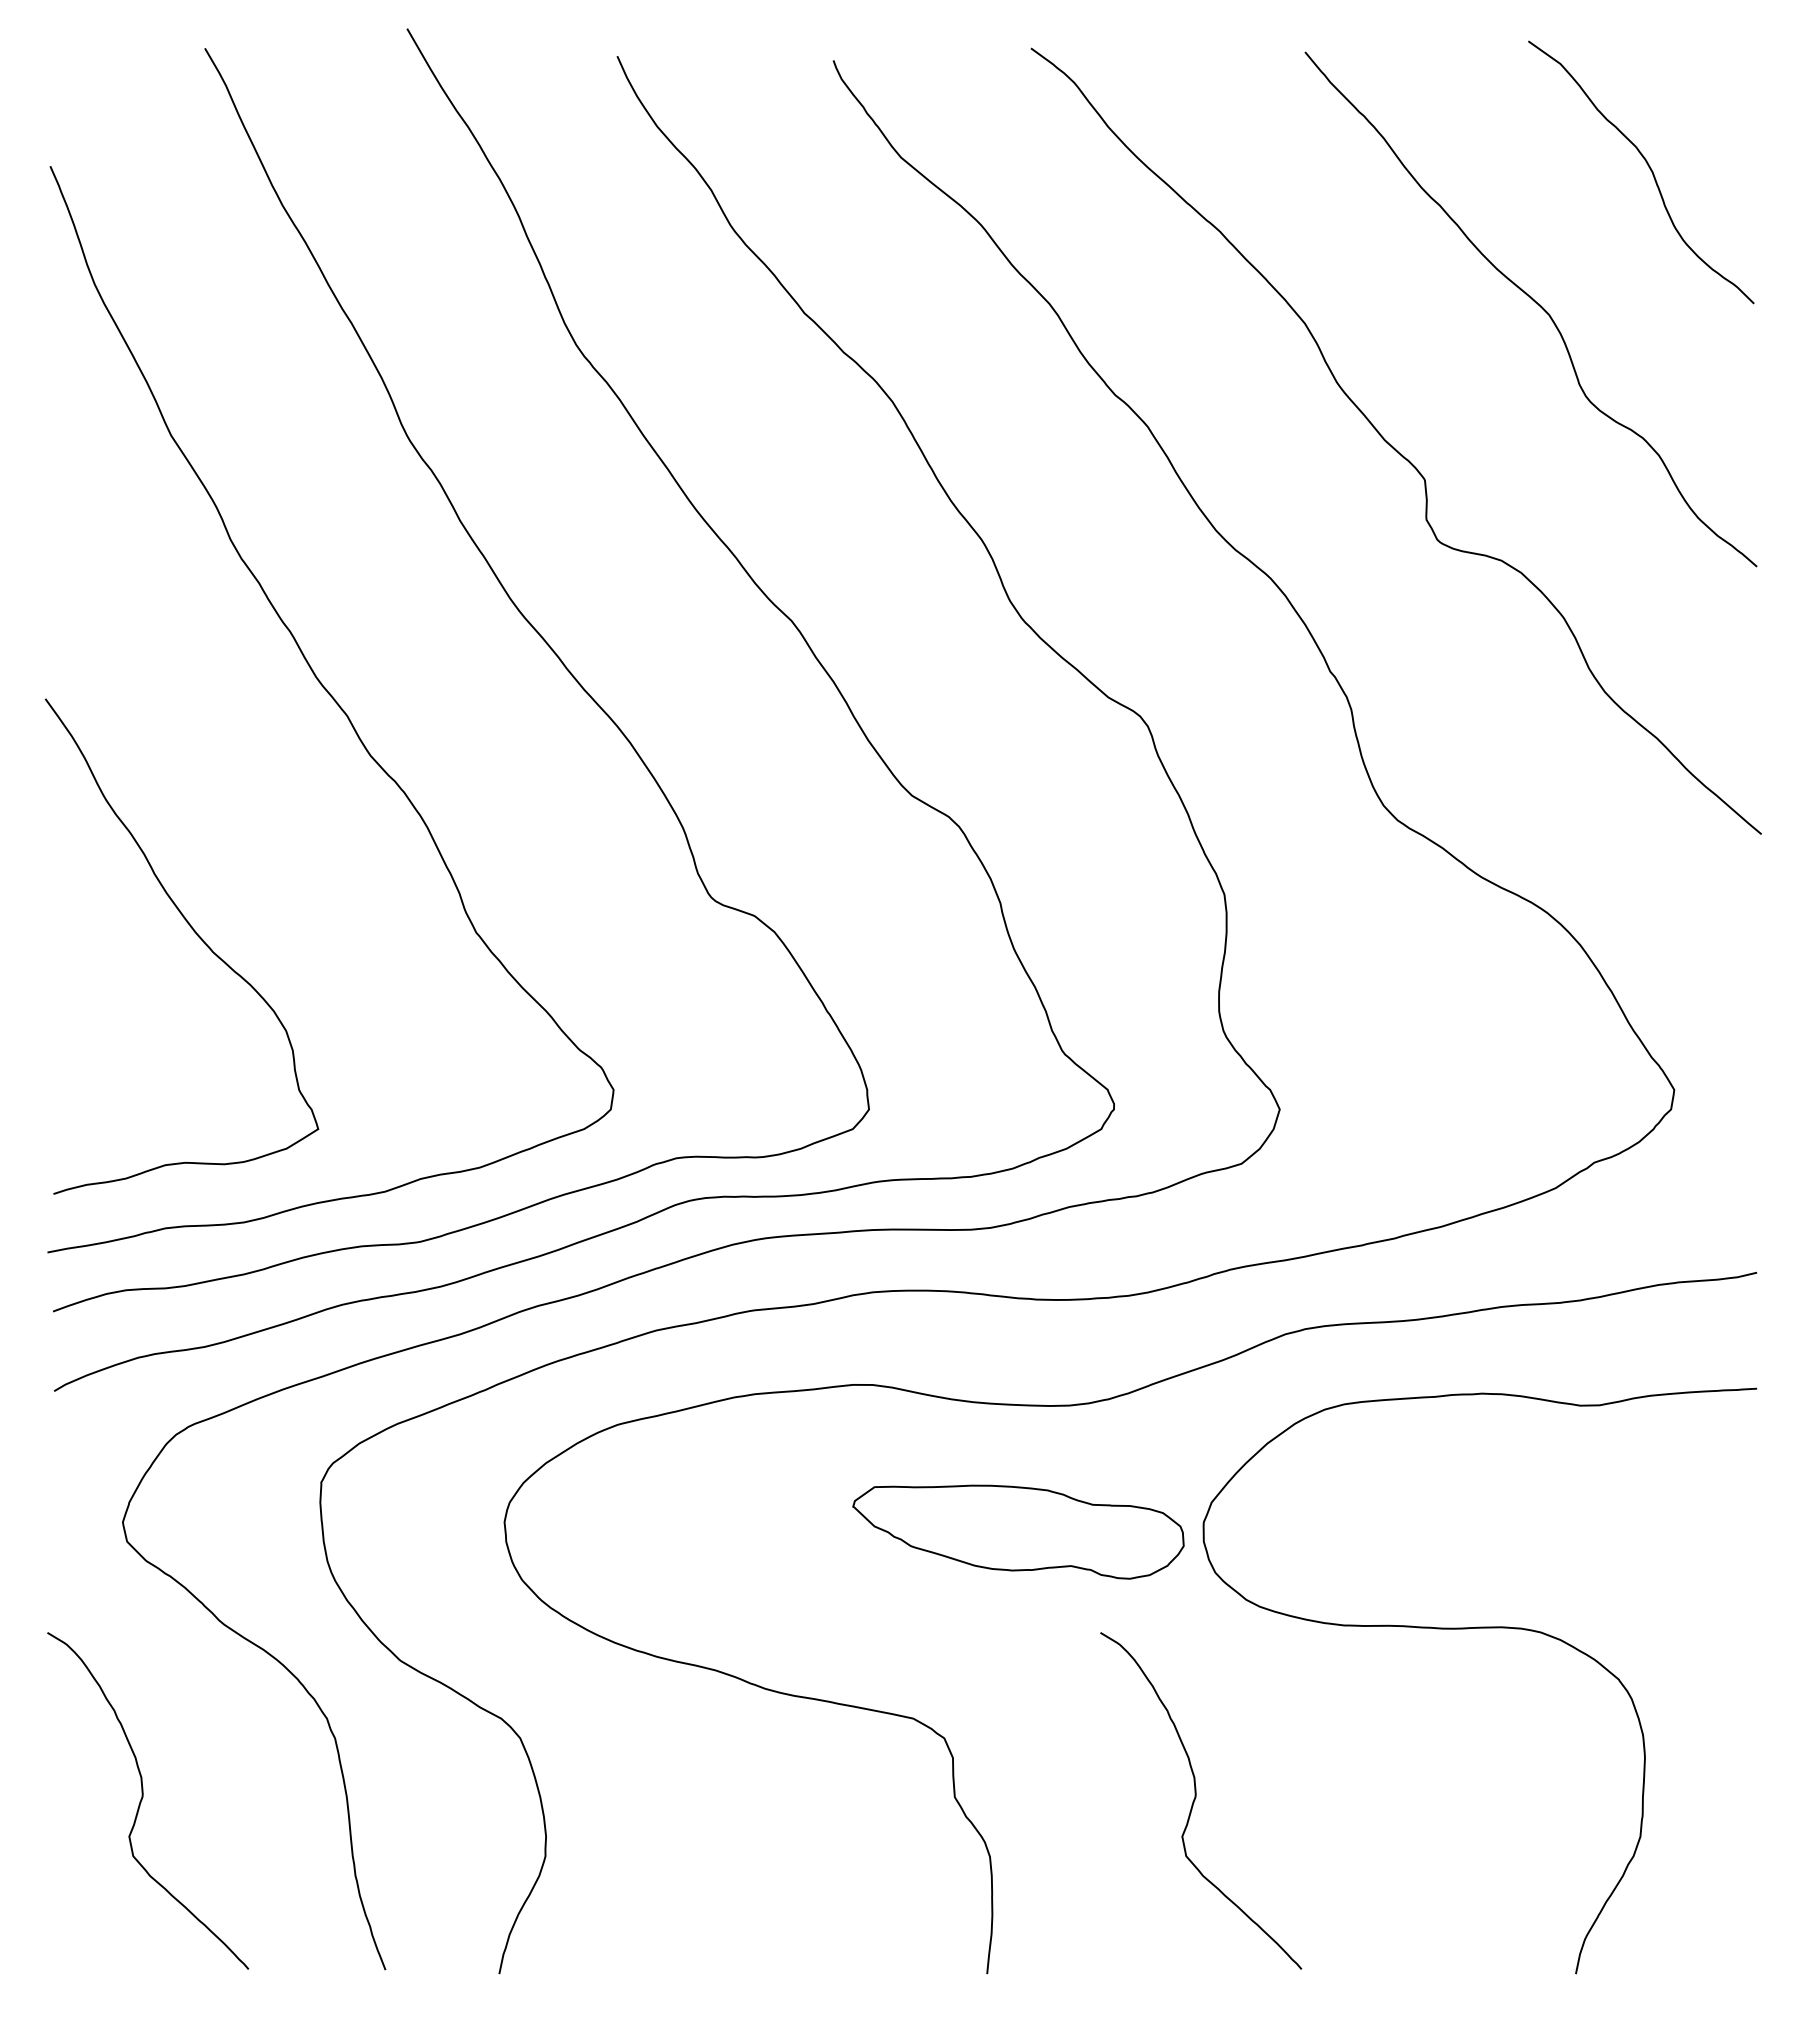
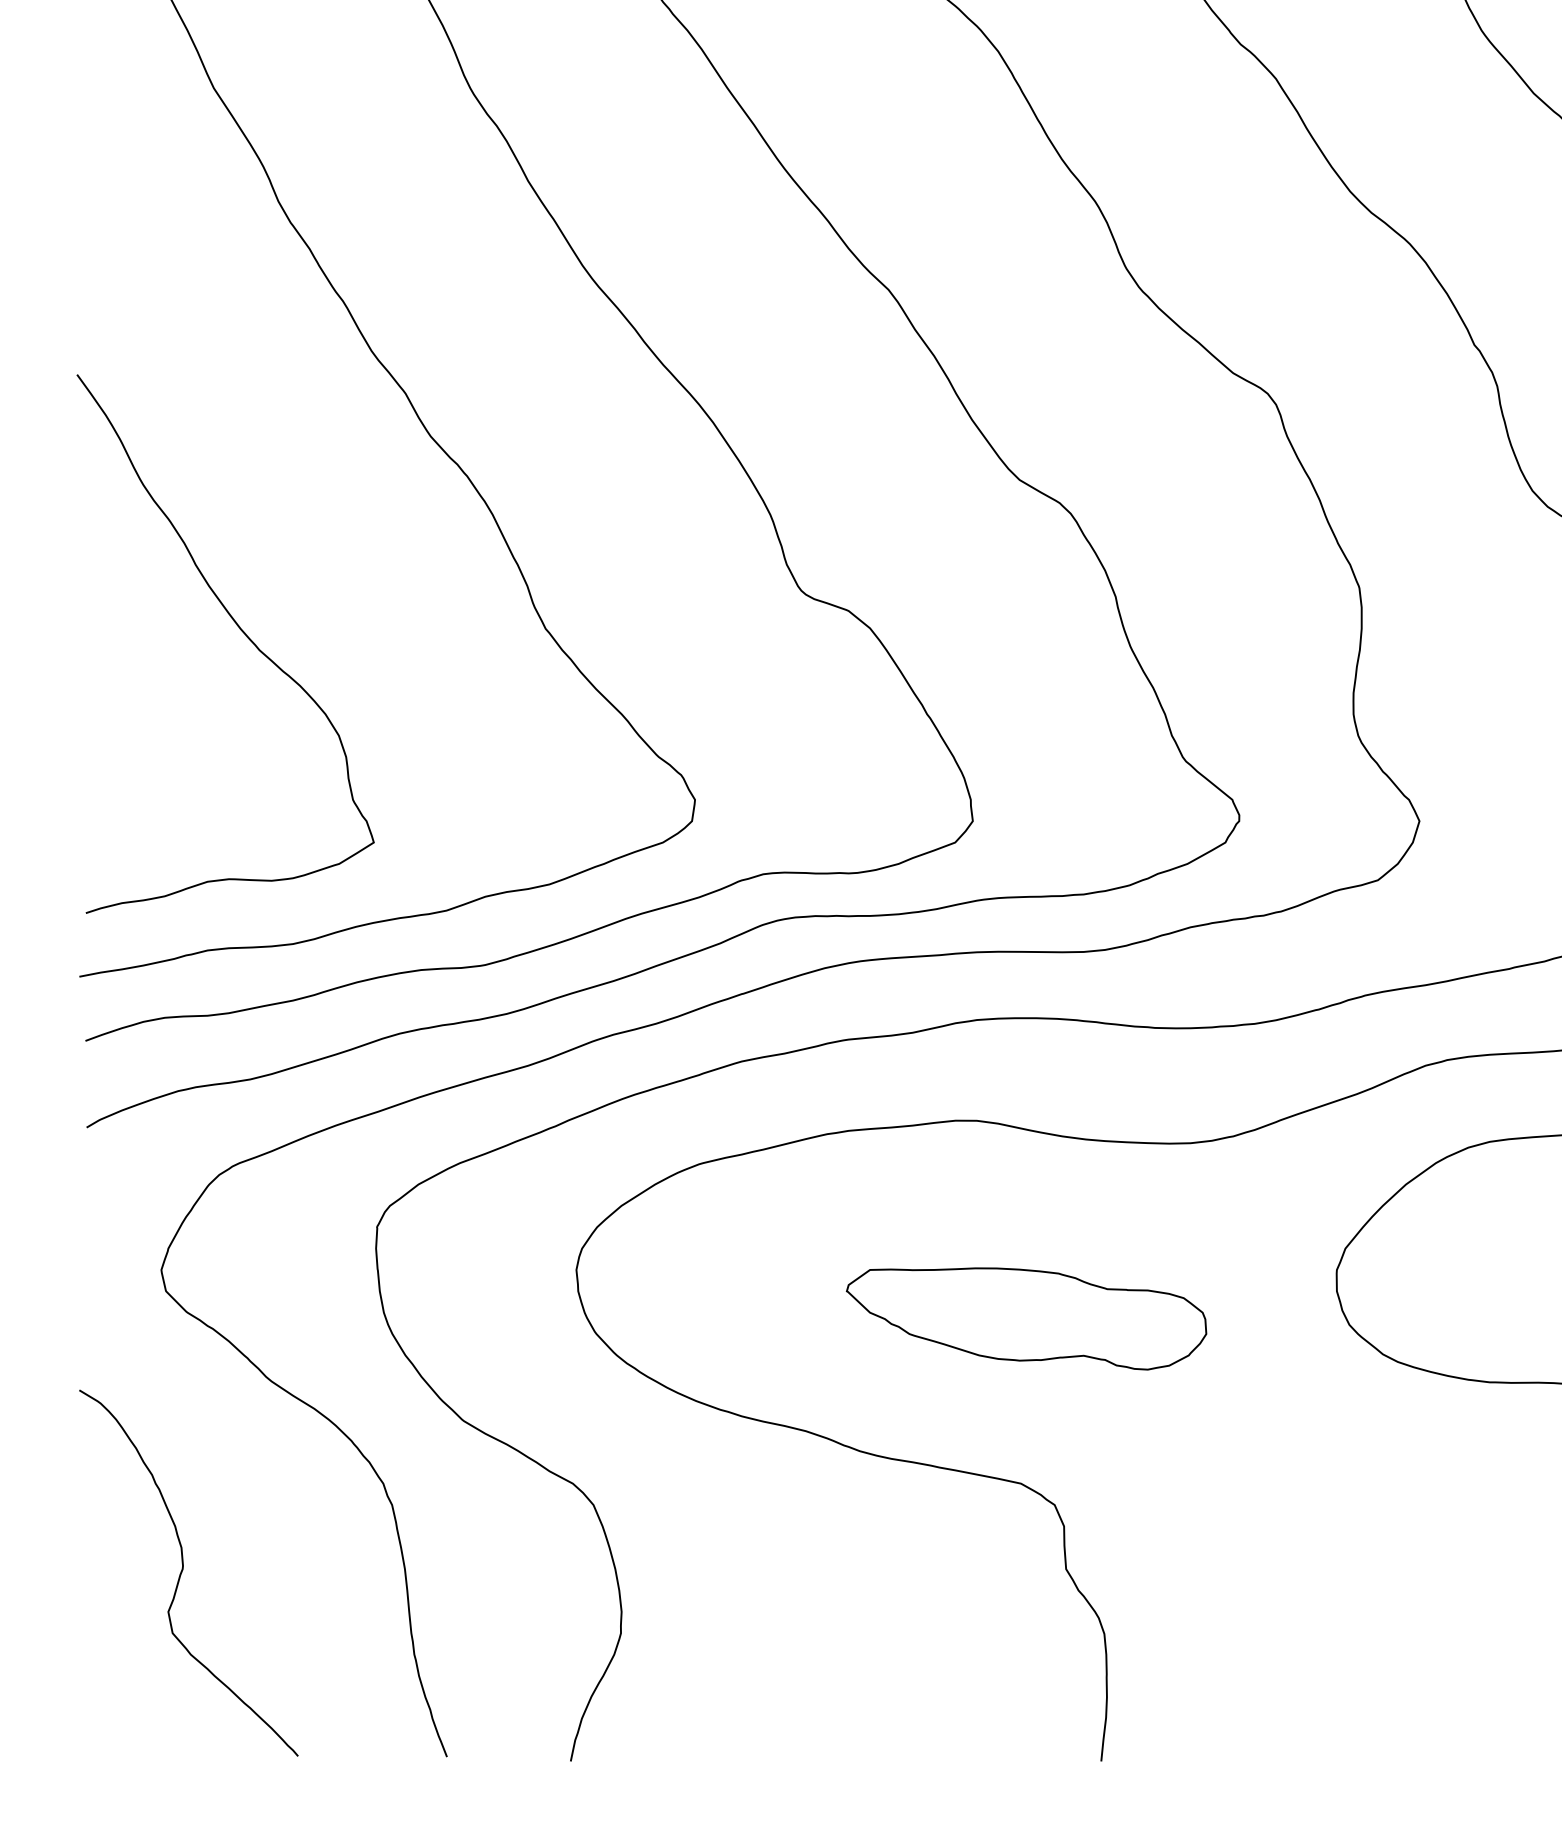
part: (1018, 1531) -> (1026, 1318), moved
curve: (1196, 1797) -> (1328, 1569), removed

